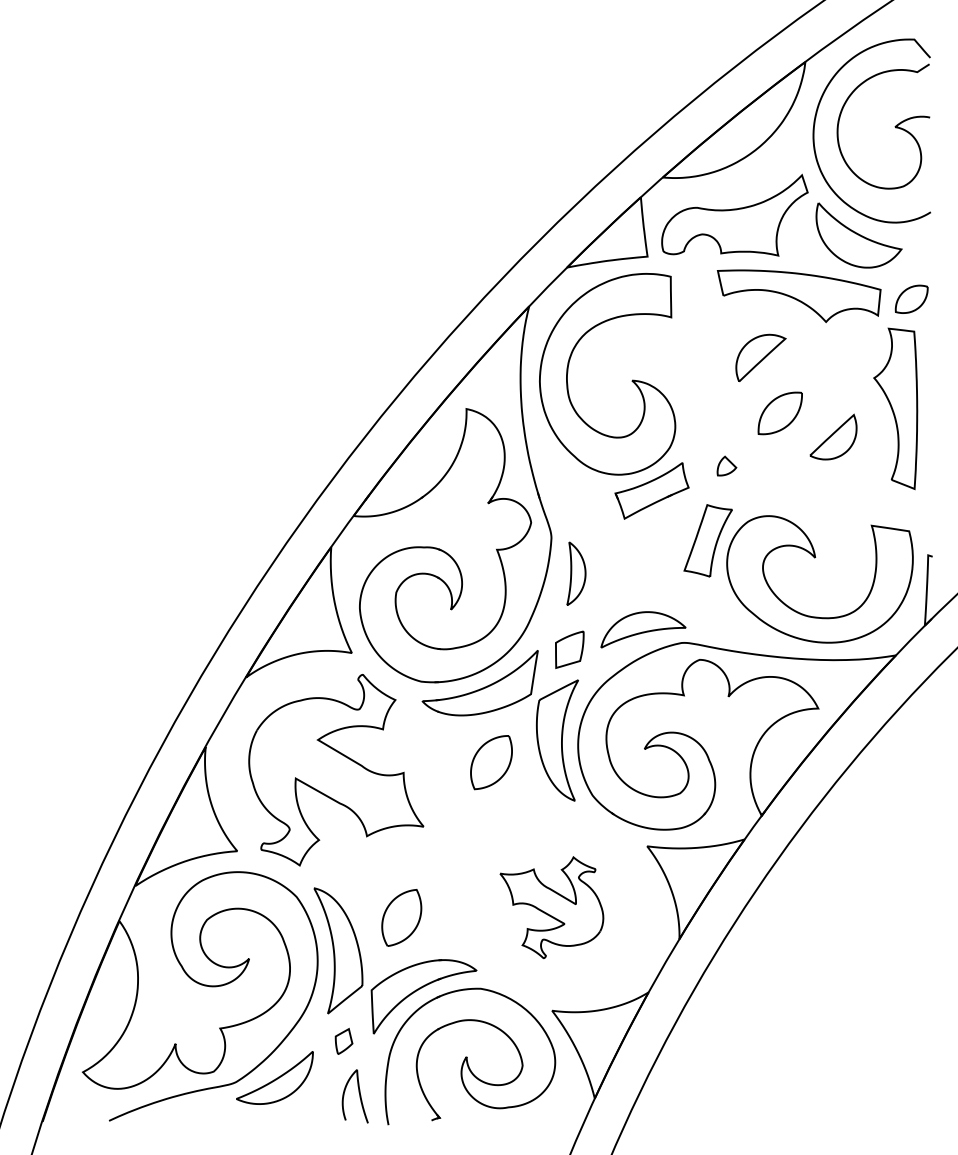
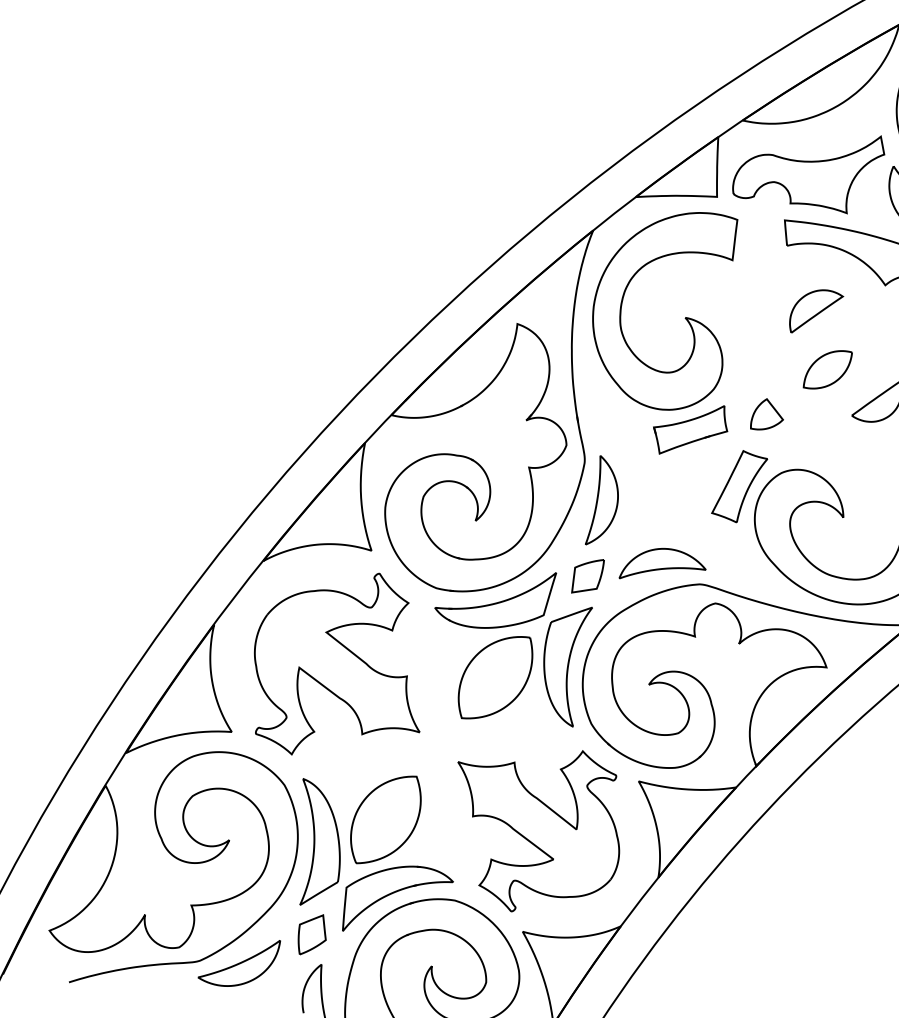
part: (726, 465) -> (767, 414), size x1.67
part: (576, 573) -> (604, 501), size x1.43
part: (491, 762) -> (495, 677), size x1.67
part: (551, 907) -> (535, 829), size x1.67
part: (401, 917) -> (385, 819), size x1.67
part: (343, 1041) -> (311, 934), size x1.67

